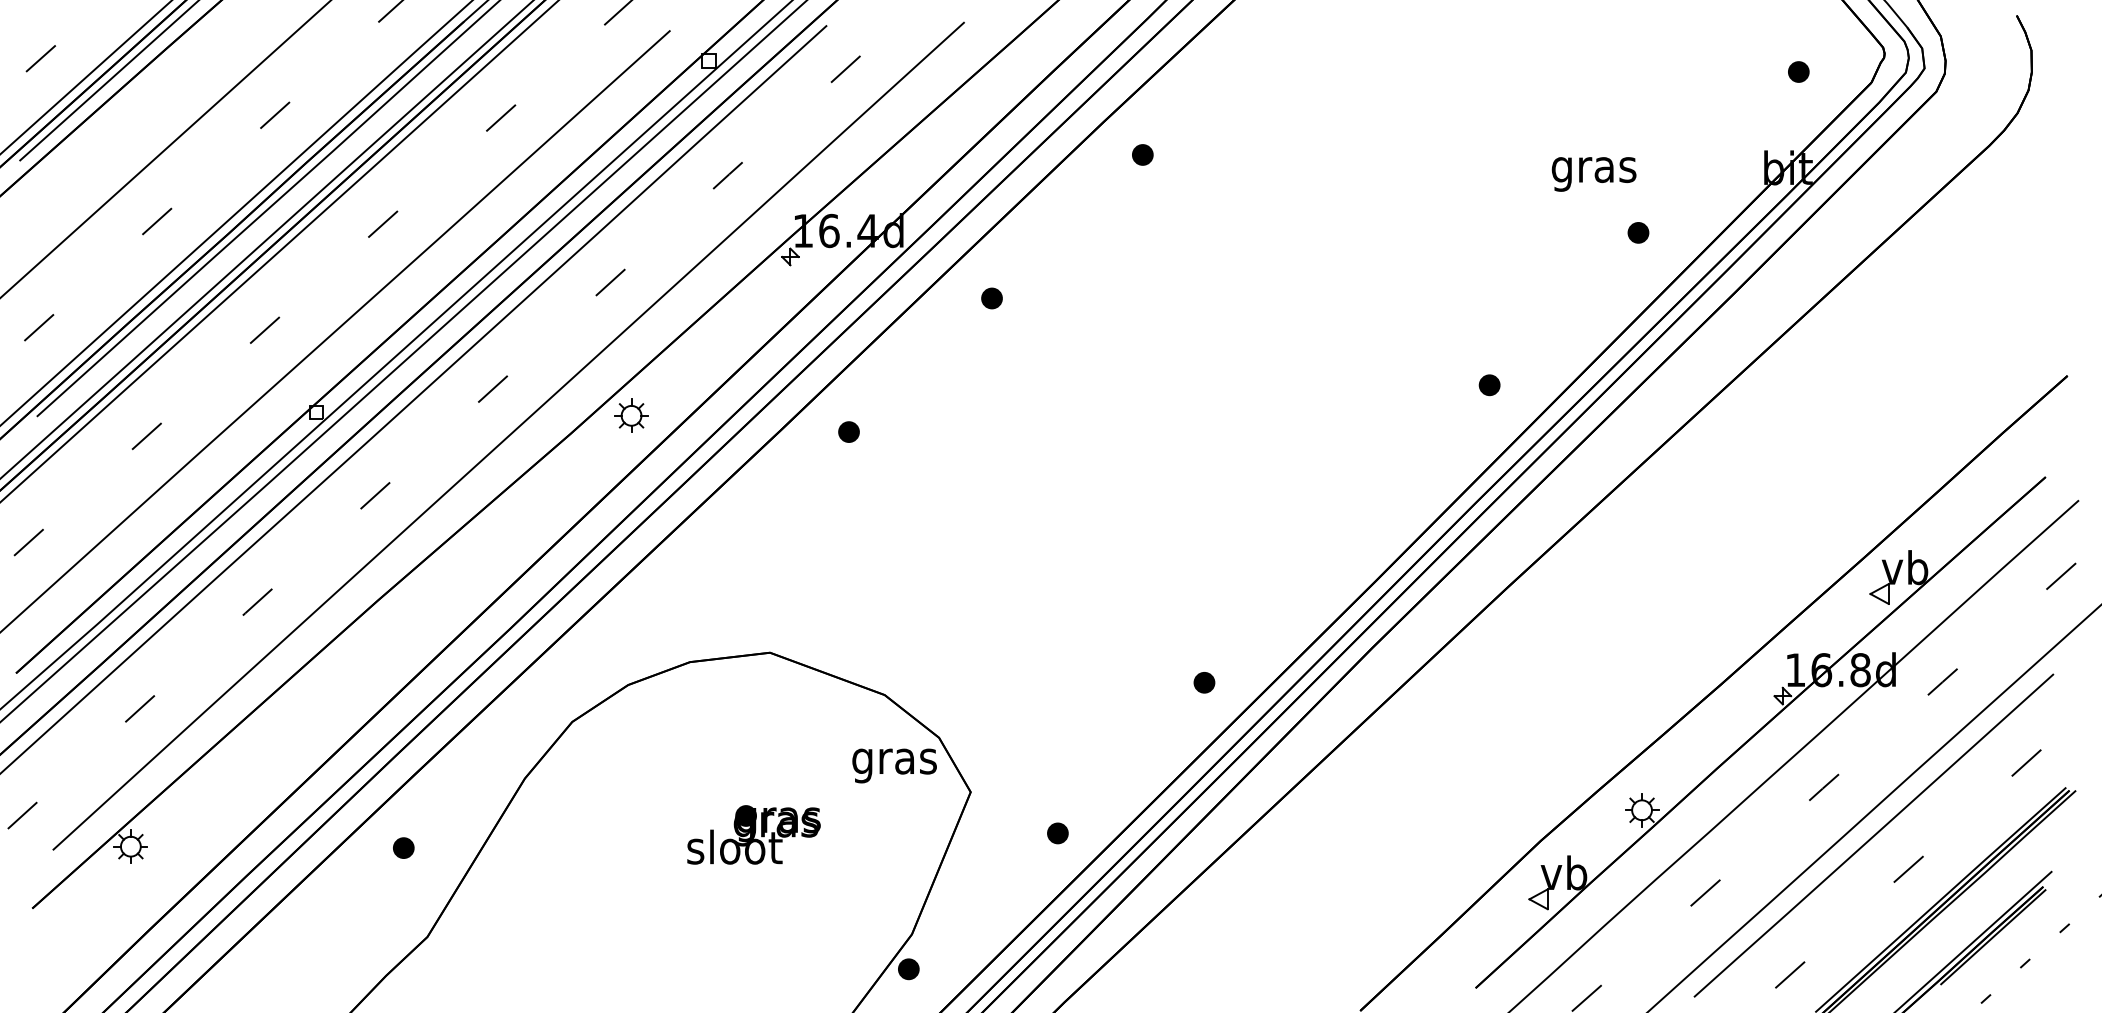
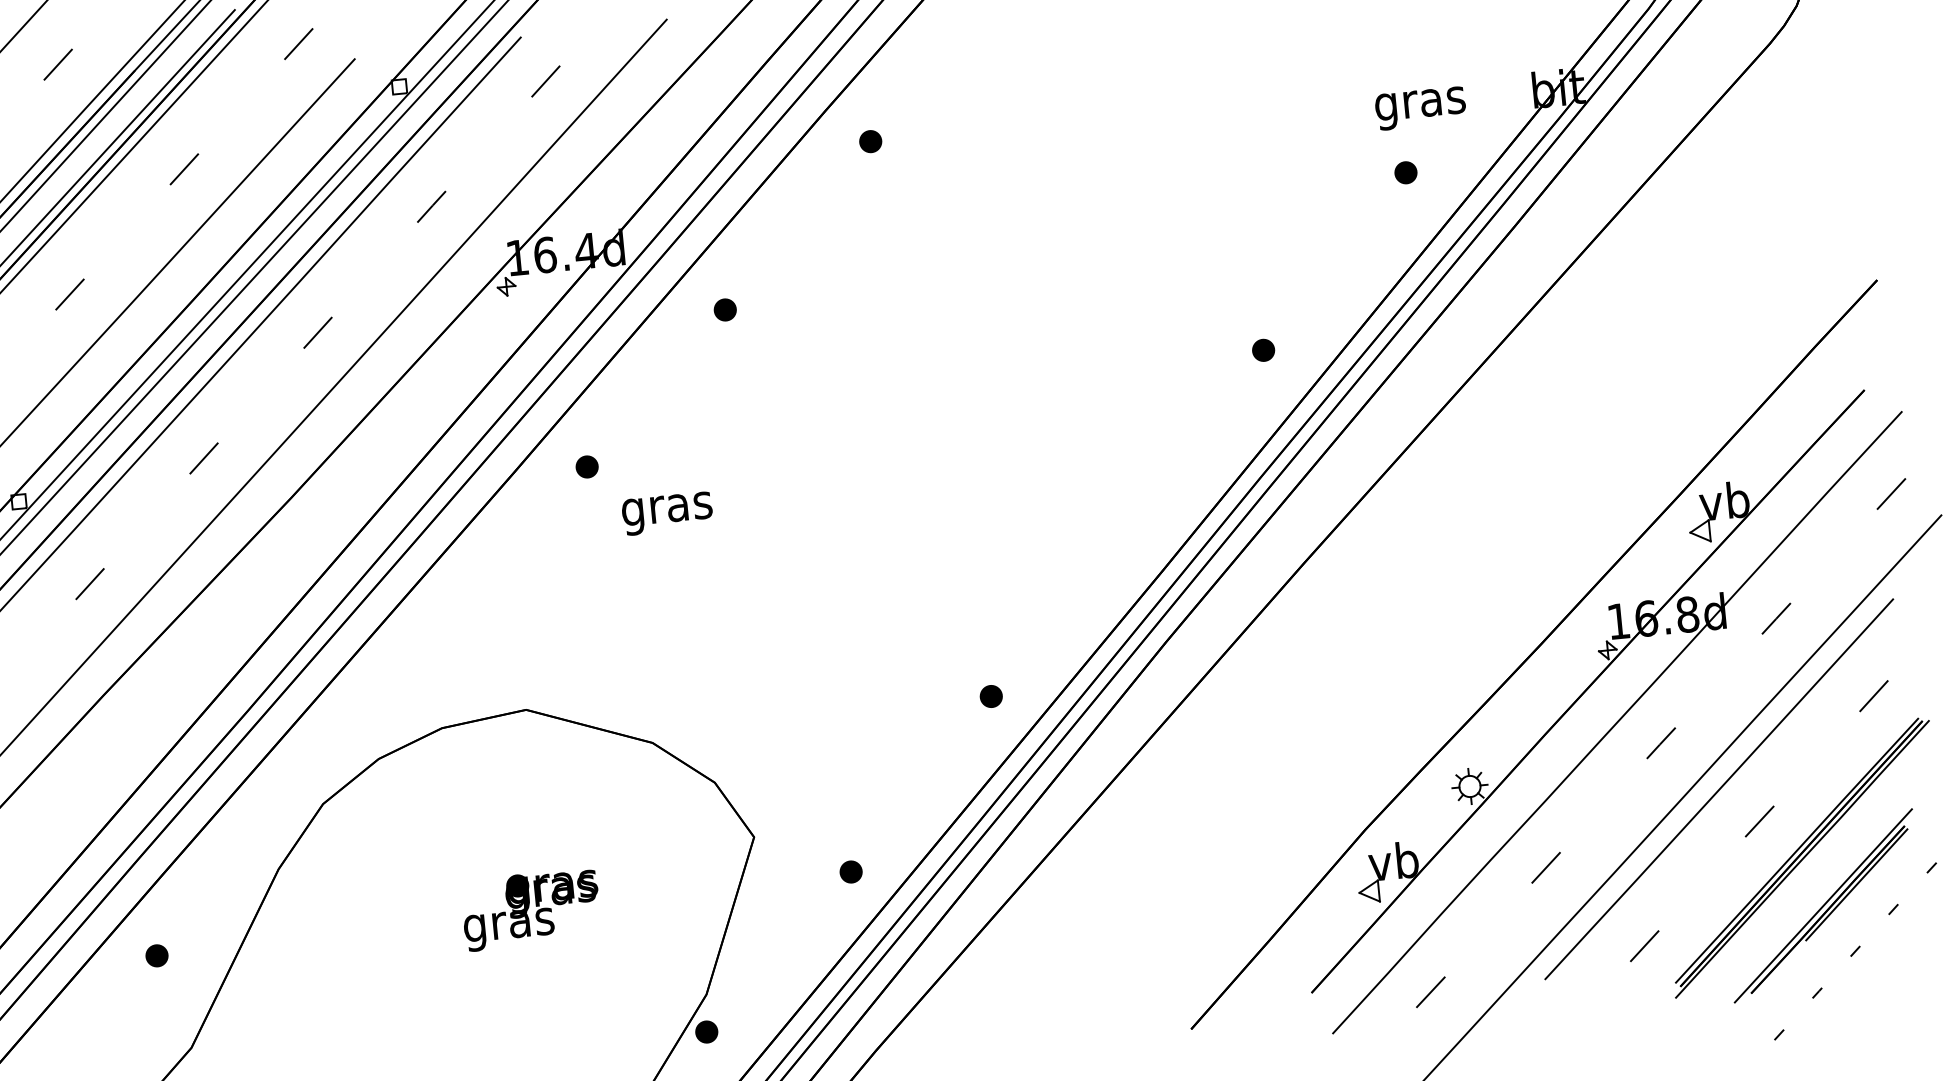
text: (1593, 174) -> (1420, 108), moved
part: (631, 415) -> (354, 472), removed
text: (894, 765) -> (667, 513), moved
text: (734, 851) -> (509, 924), sloot -> gras

